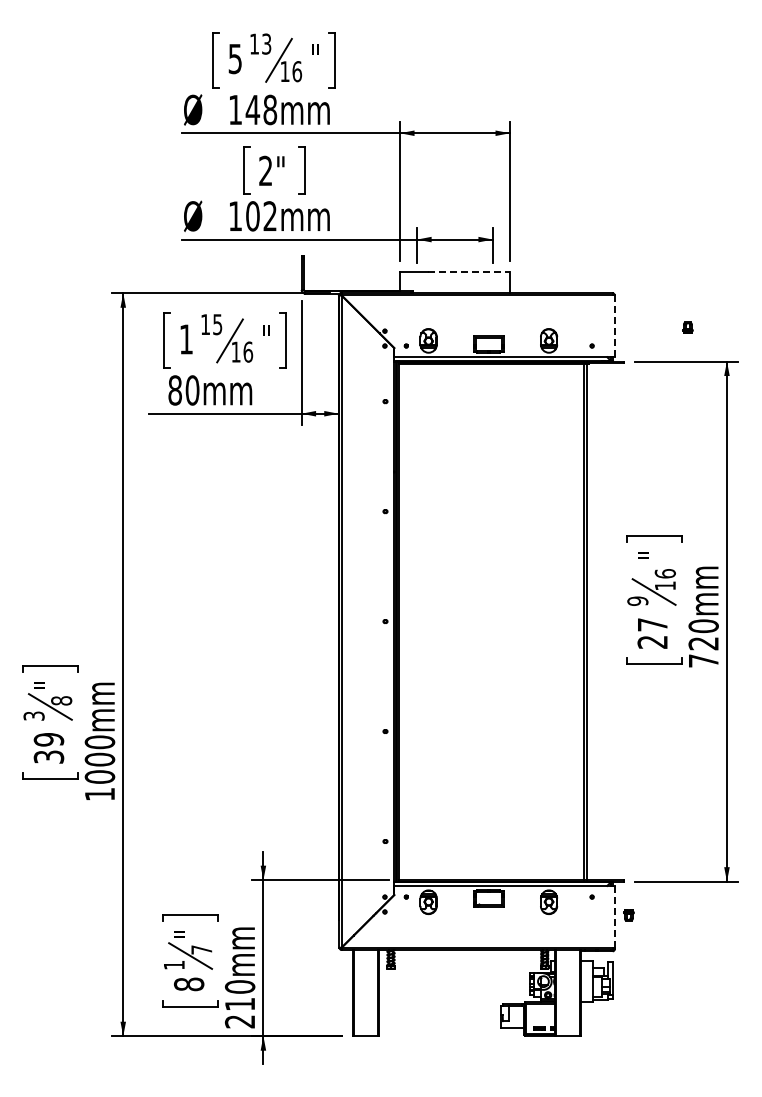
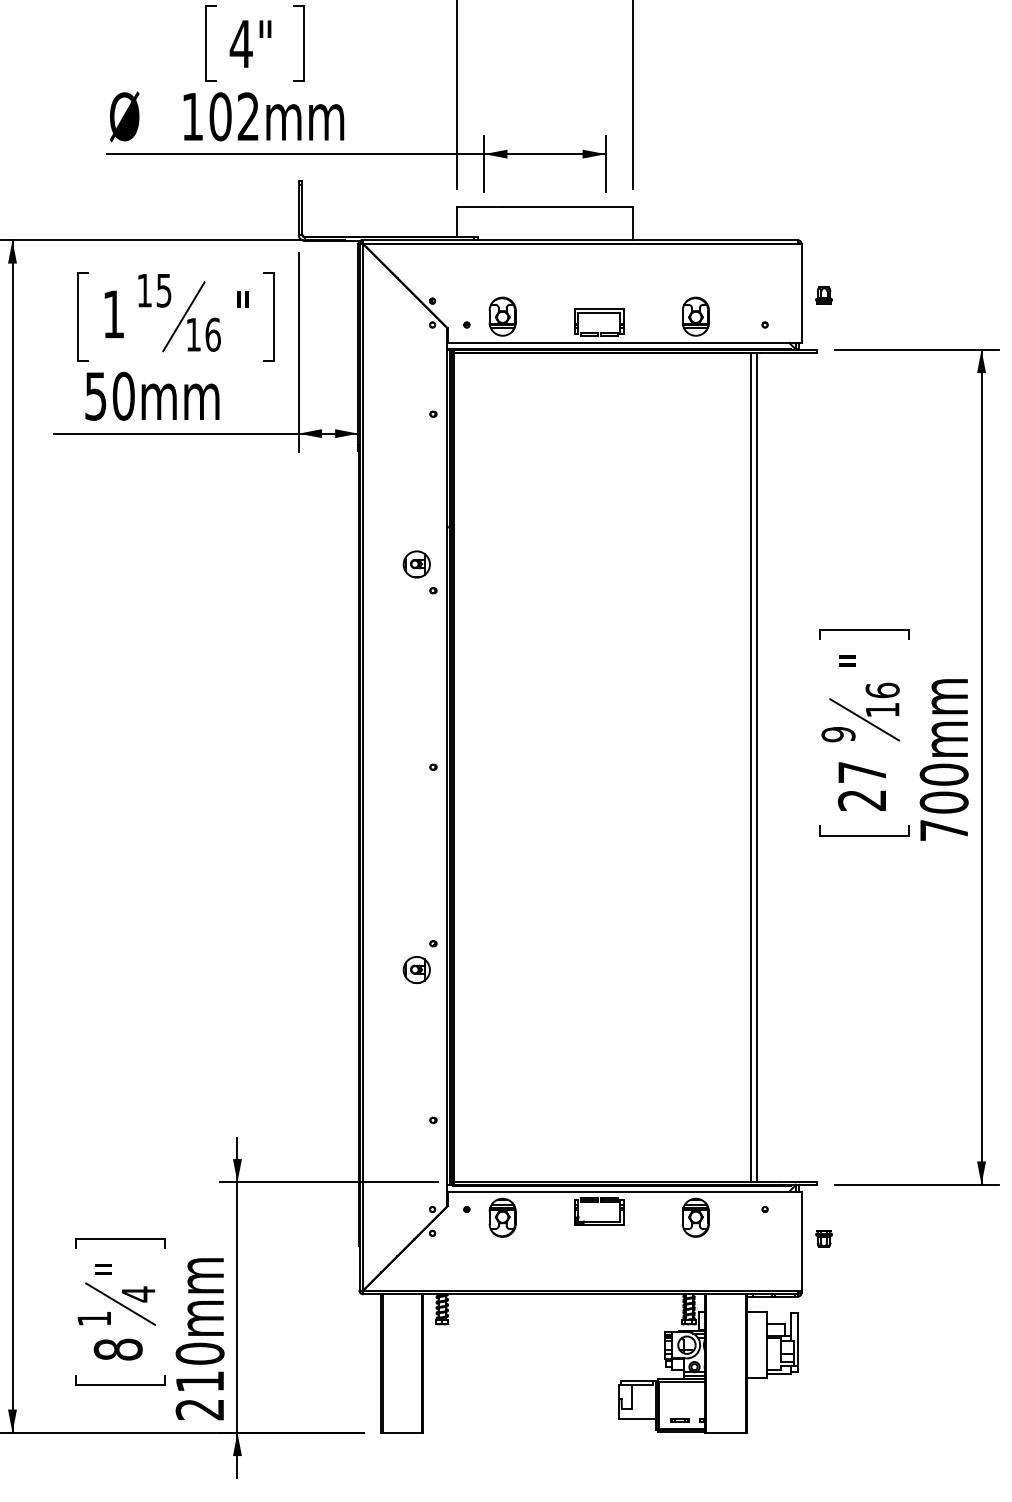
text: (265, 170) -> (240, 43), 2" -> 4"
line: (469, 272) -> (568, 206), dashed -> solid
line: (614, 326) -> (801, 293), dashed -> solid
part: (687, 327) -> (823, 295), moved
text: (174, 390) -> (94, 396), 80mm -> 50mm
part: (375, 495) -> (417, 564), added
text: (703, 643) -> (943, 802), 720mm -> 700mm
part: (375, 747) -> (417, 969), added
line: (614, 916) -> (801, 1240), dashed -> solid
text: (201, 950) -> (138, 1295), 7 -> 4

